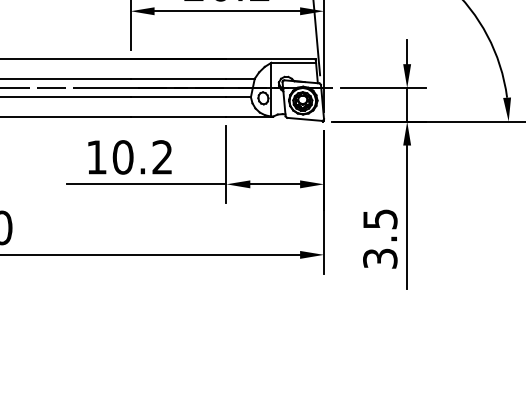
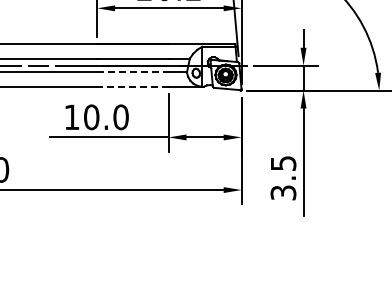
line: (177, 97) -> (132, 72), solid -> dashed
line: (177, 116) -> (132, 86), solid -> dashed
text: (161, 157) -> (120, 117), 10.2 -> 10.0

